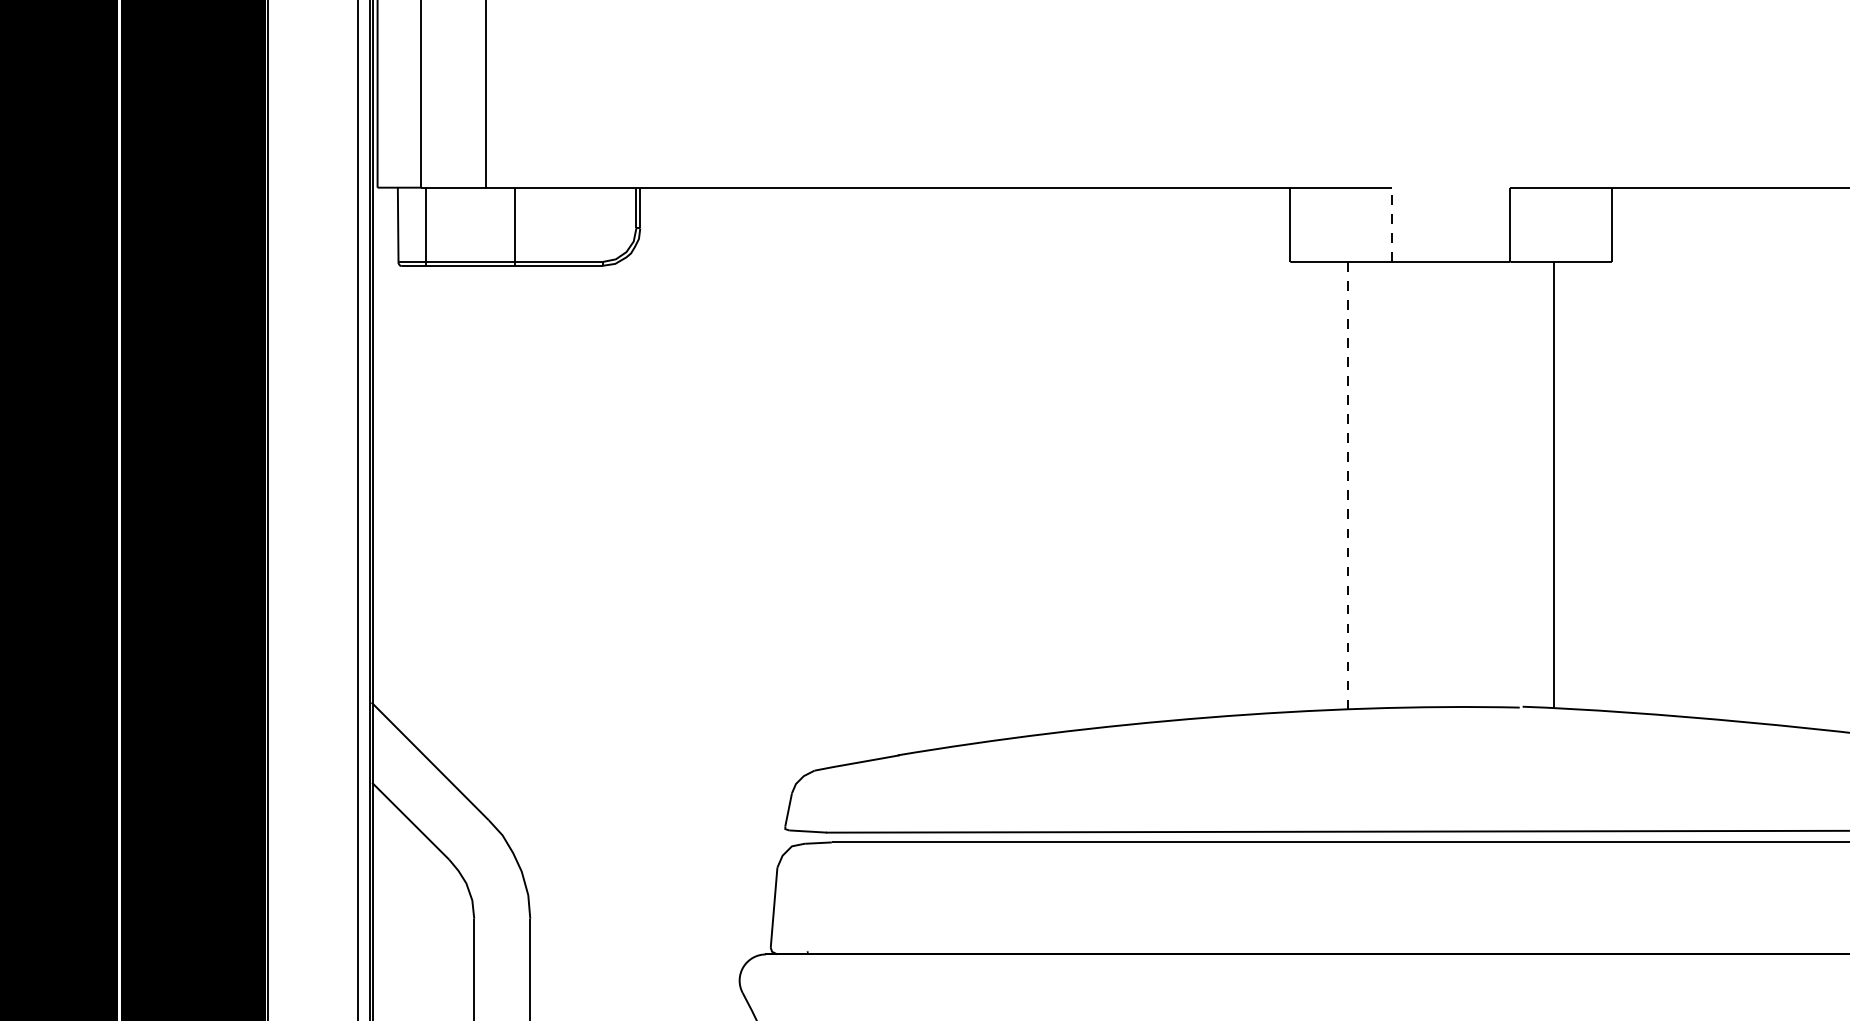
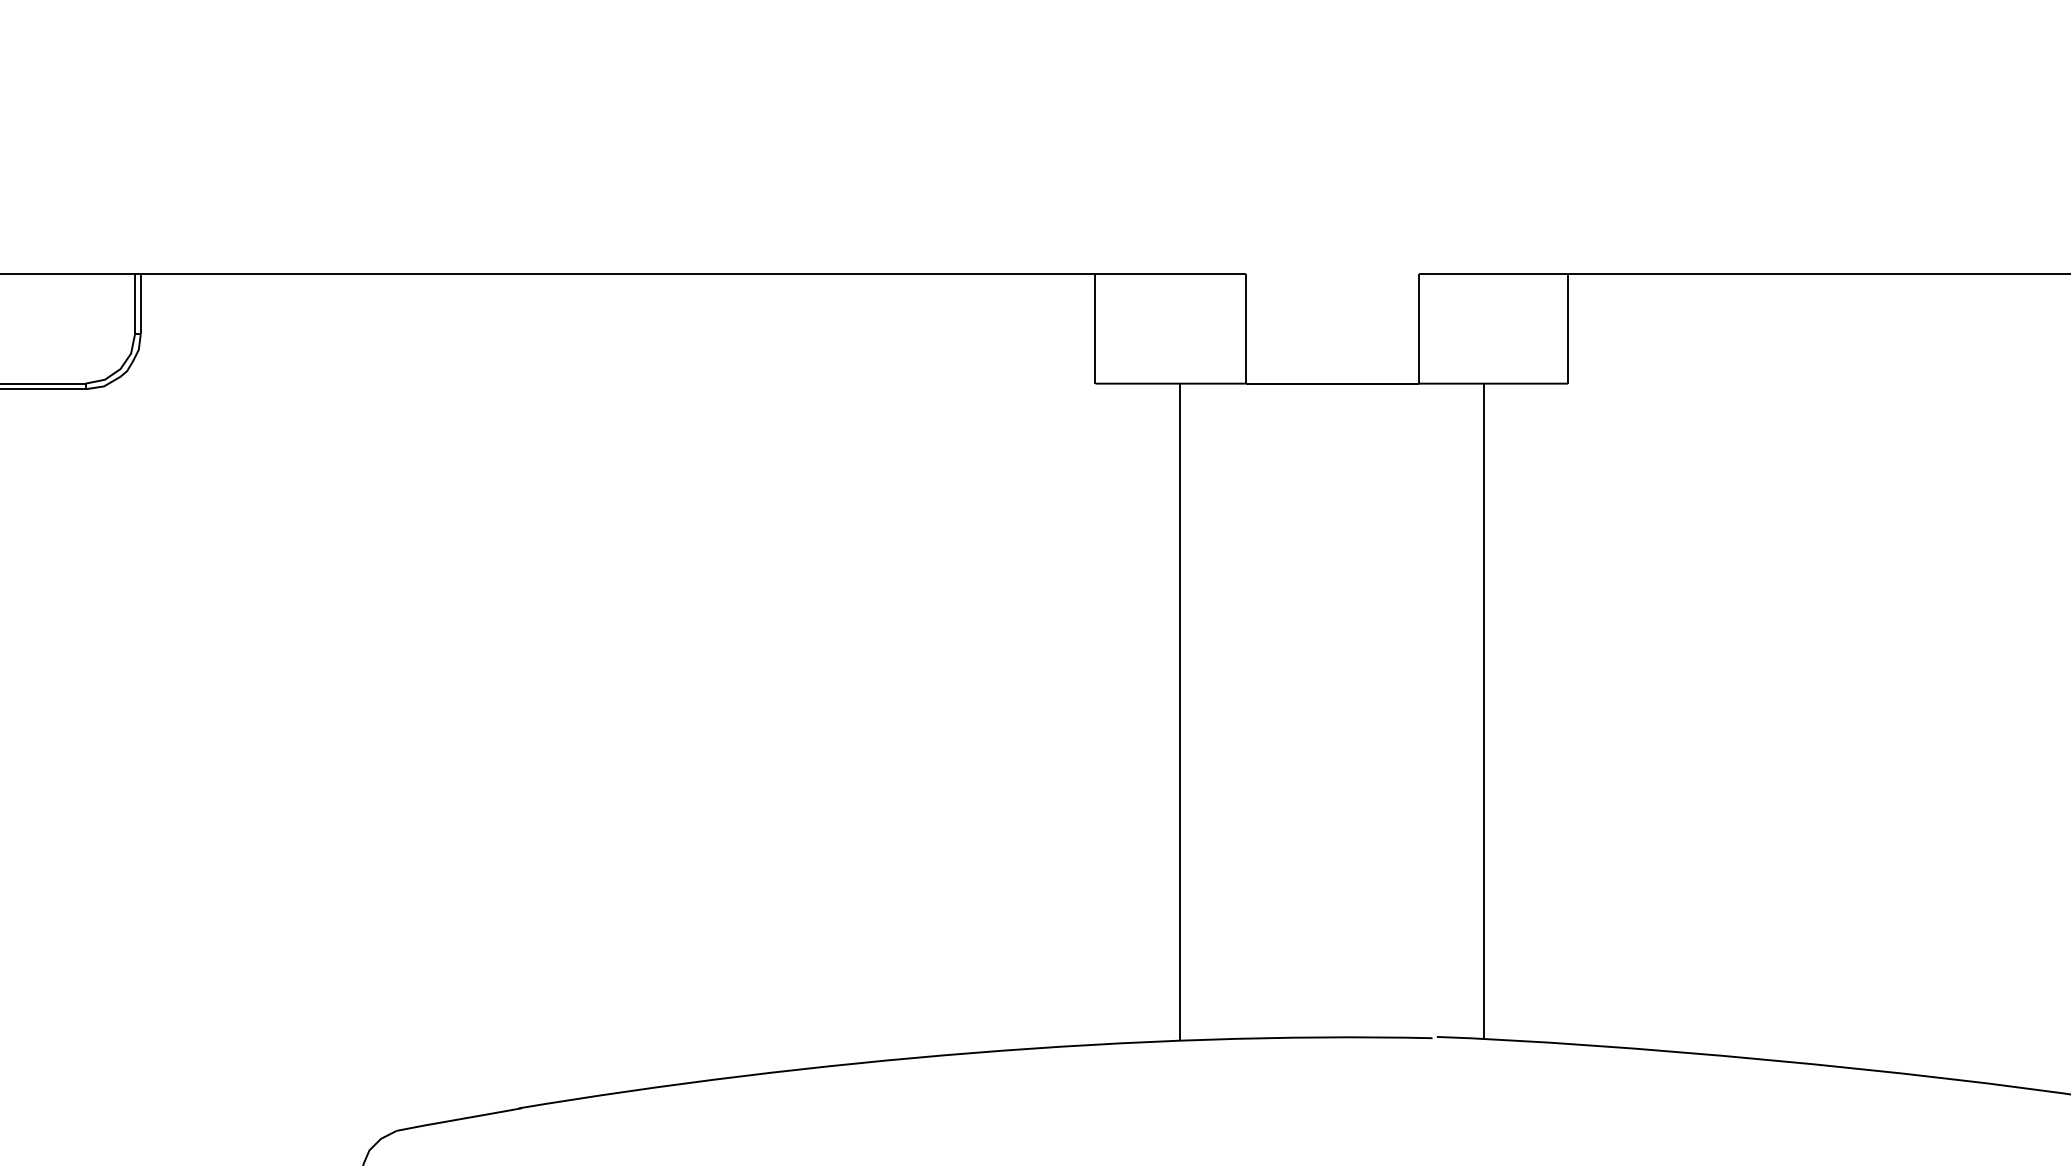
line: (1392, 224) -> (1245, 328), dashed -> solid
line: (1347, 485) -> (1179, 711), dashed -> solid

